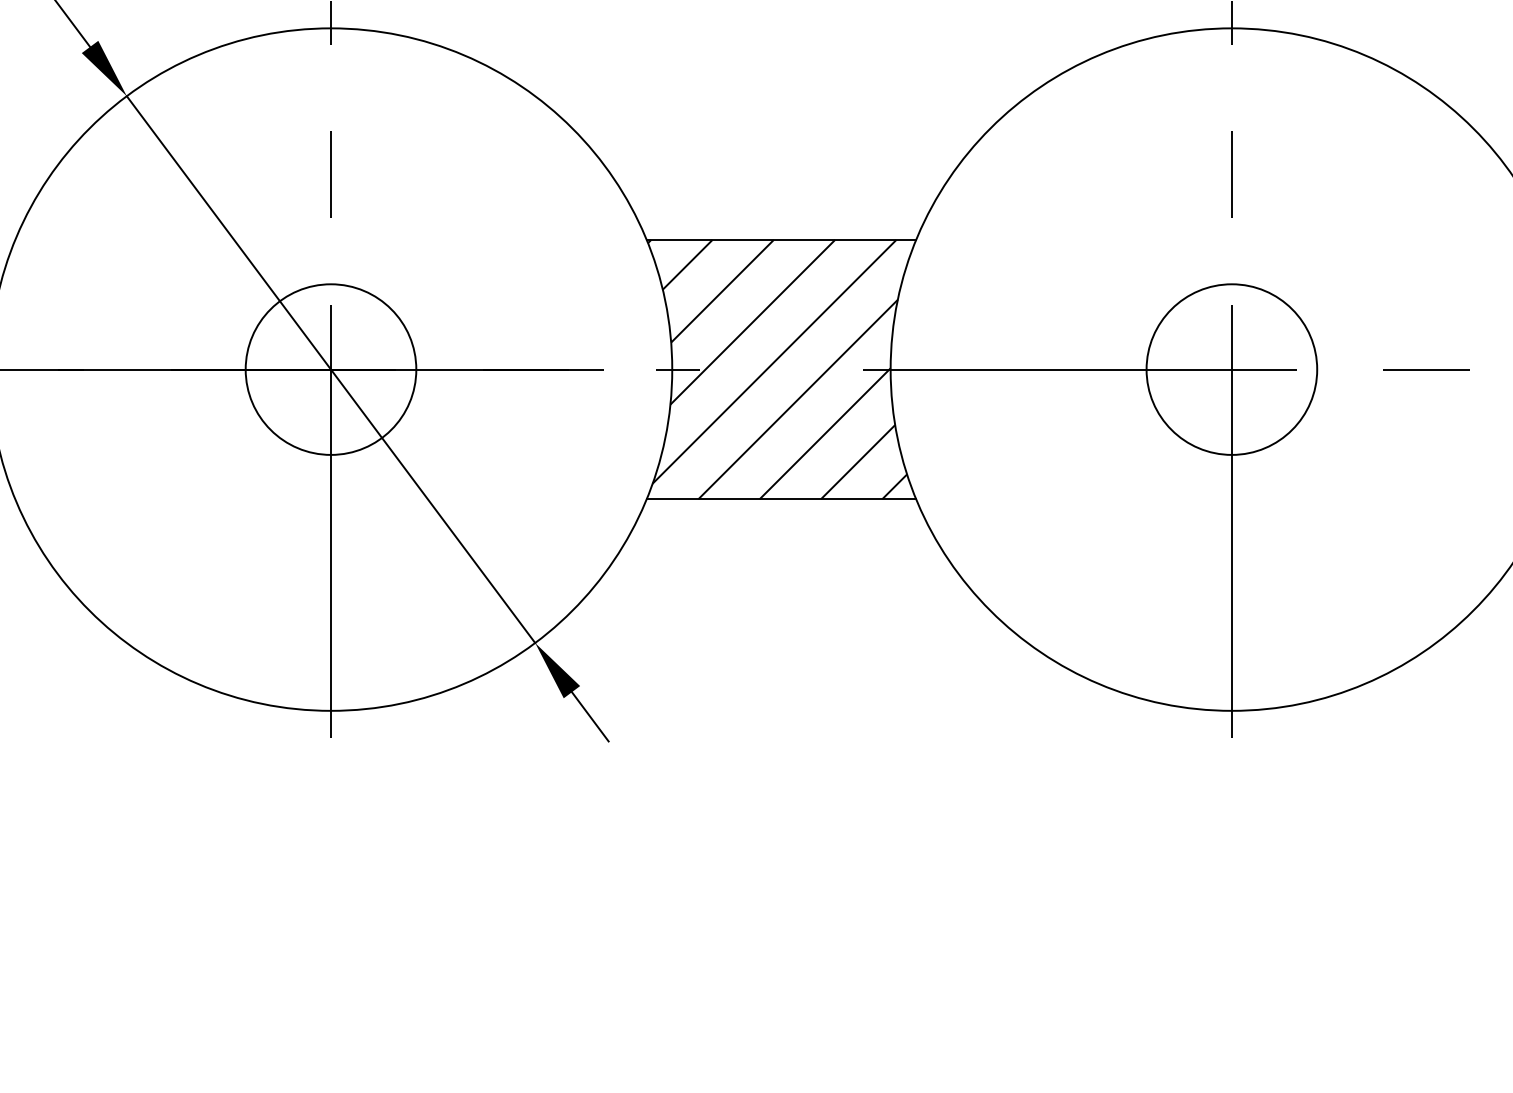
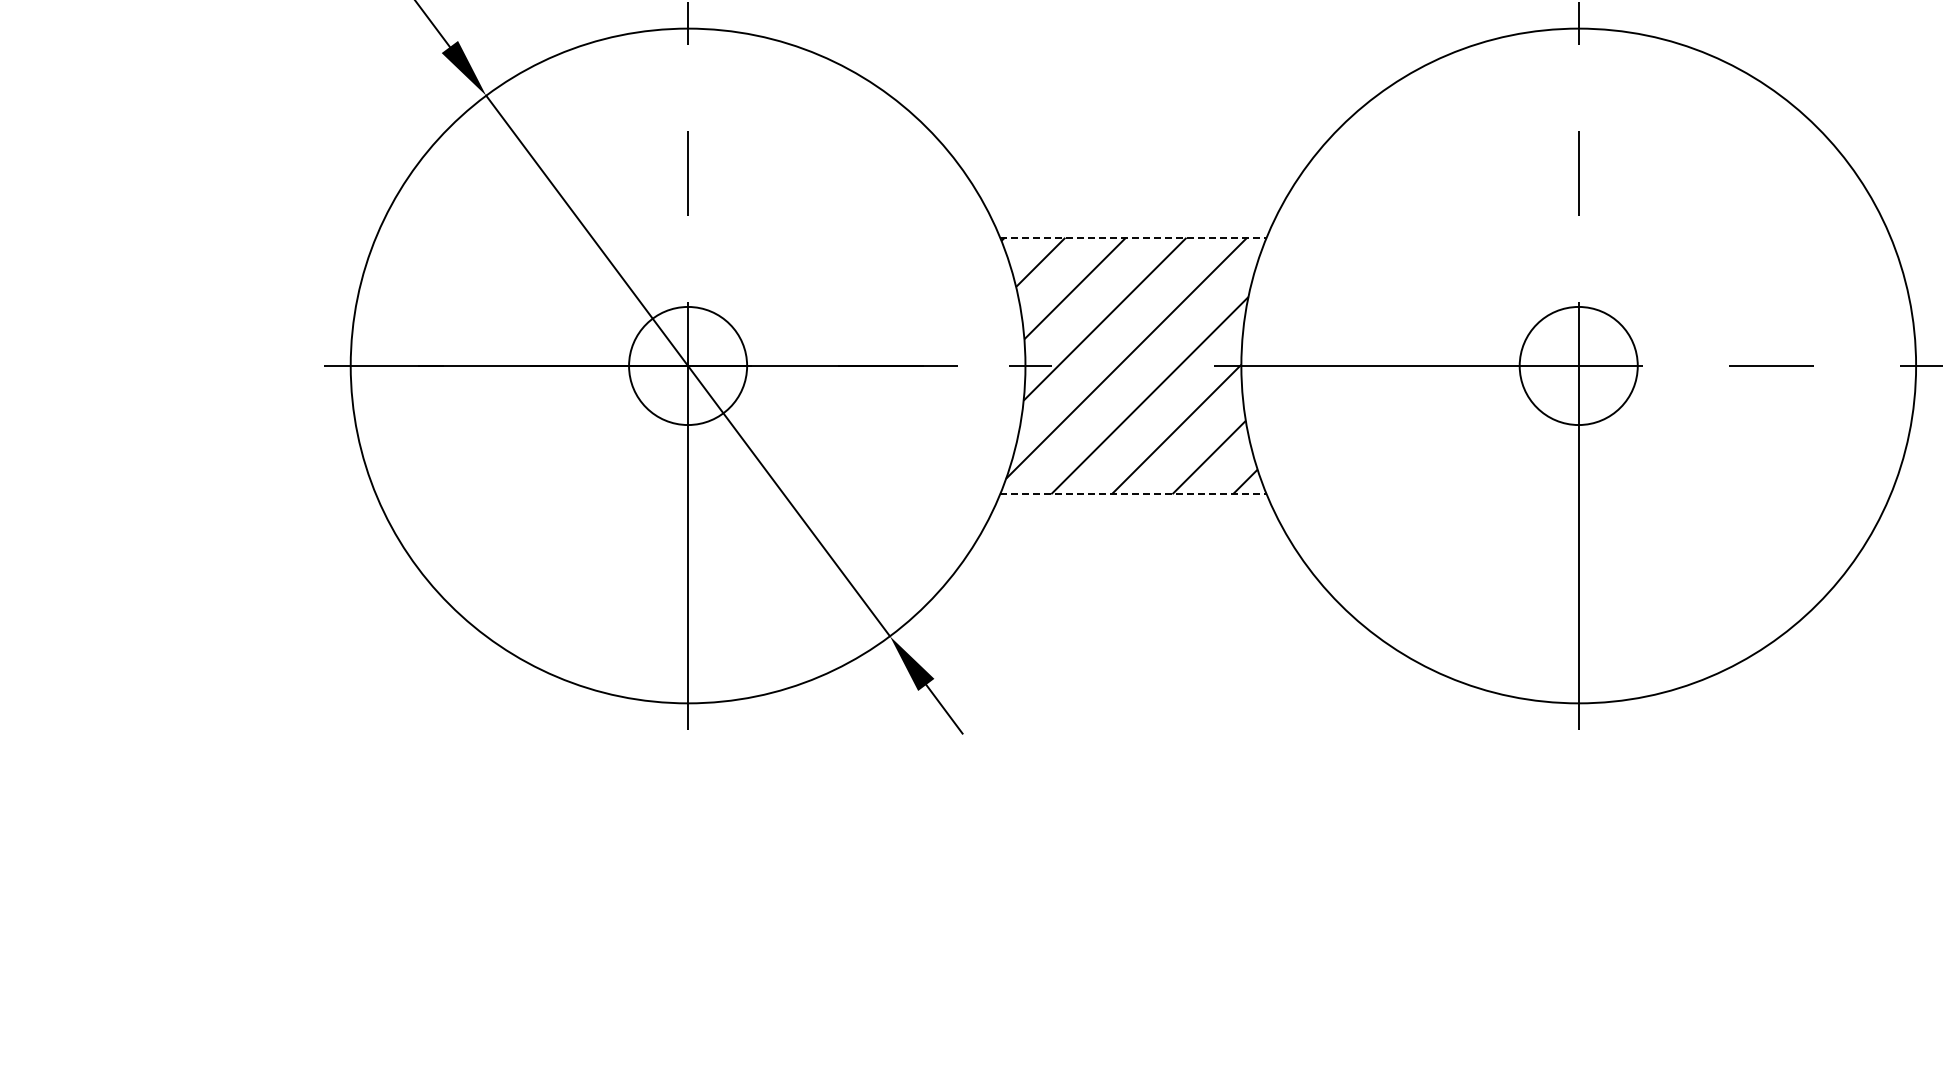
line: (781, 239) -> (1133, 237), solid -> dashed
circle: (330, 369) -> (687, 365), size x0.7
circle: (1231, 369) -> (1578, 365), size x0.7
line: (781, 499) -> (1133, 494), solid -> dashed

